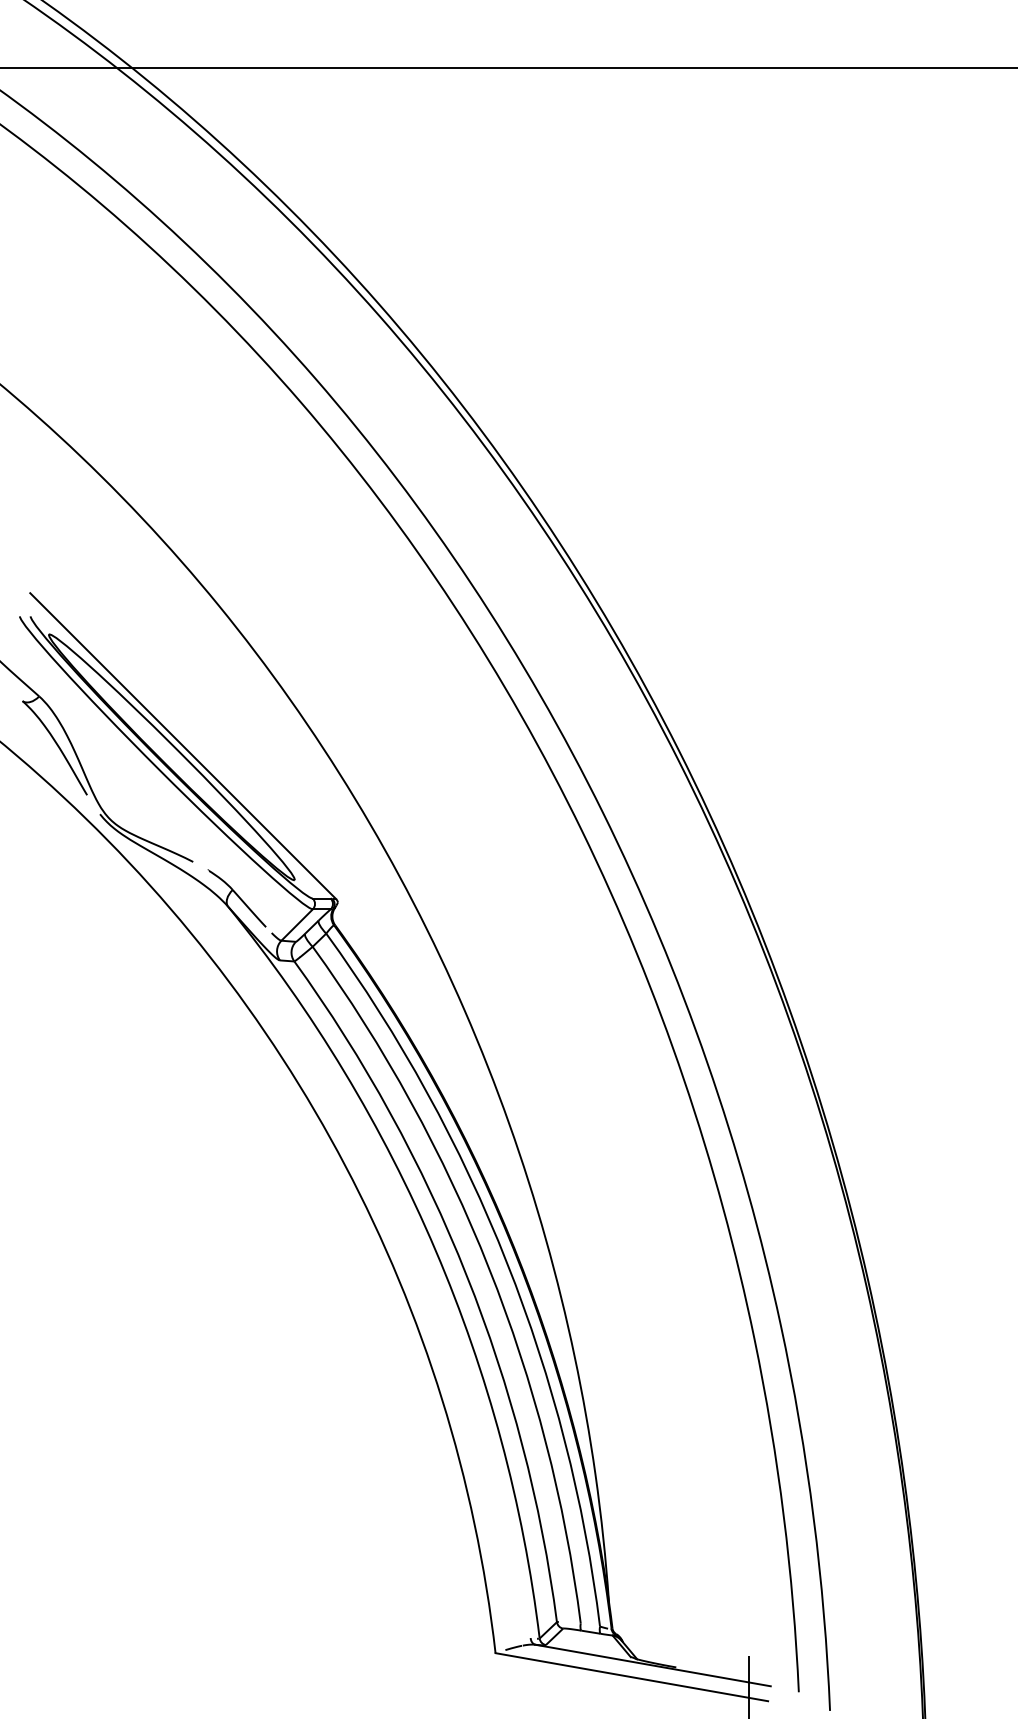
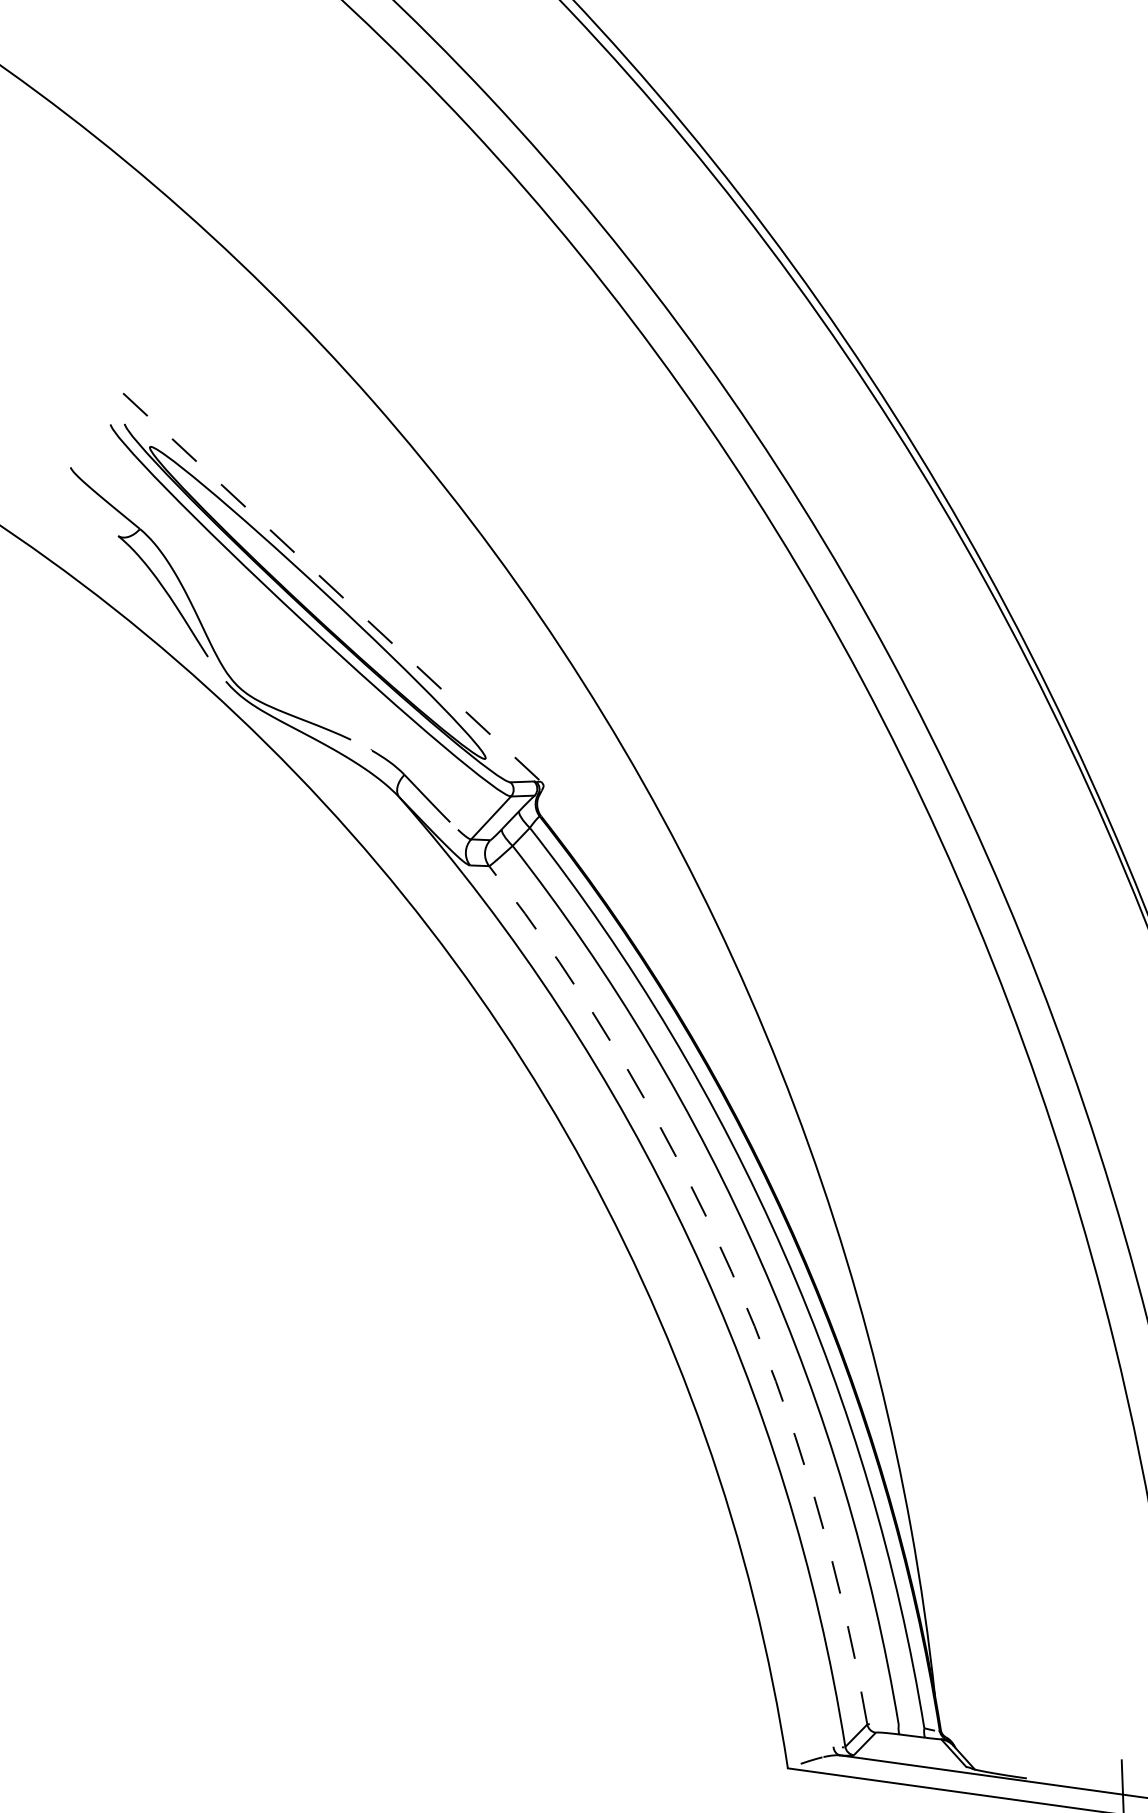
line: (183, 746) -> (332, 588), solid -> dashed
arc: (466, 1275) -> (731, 1271), solid -> dashed

